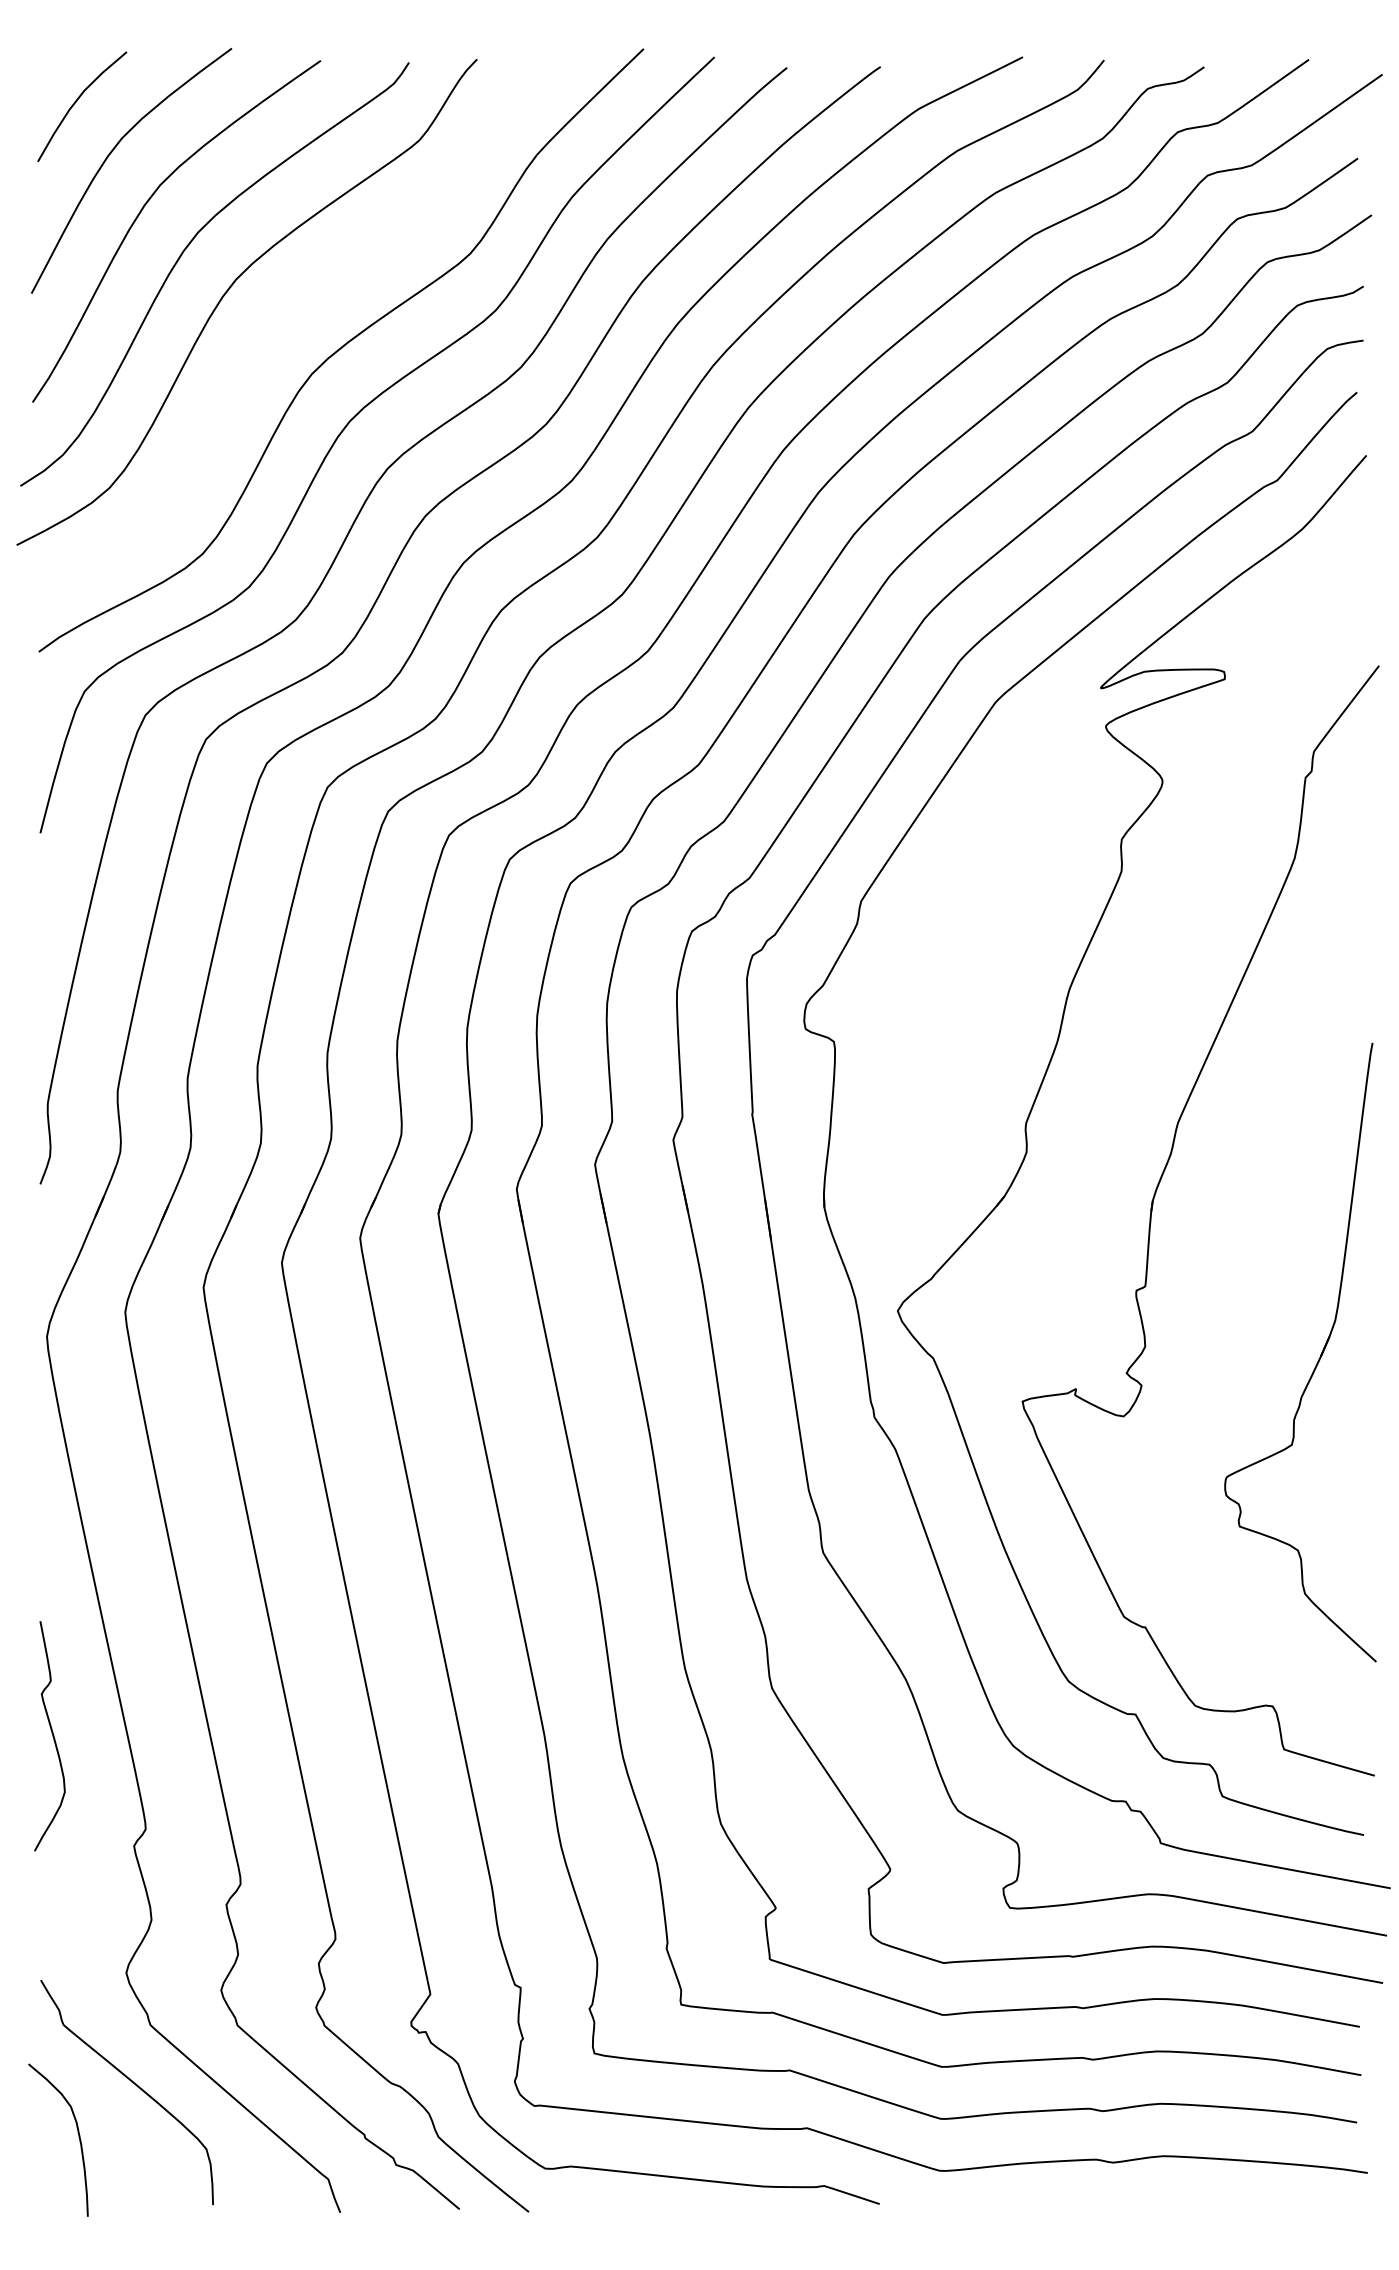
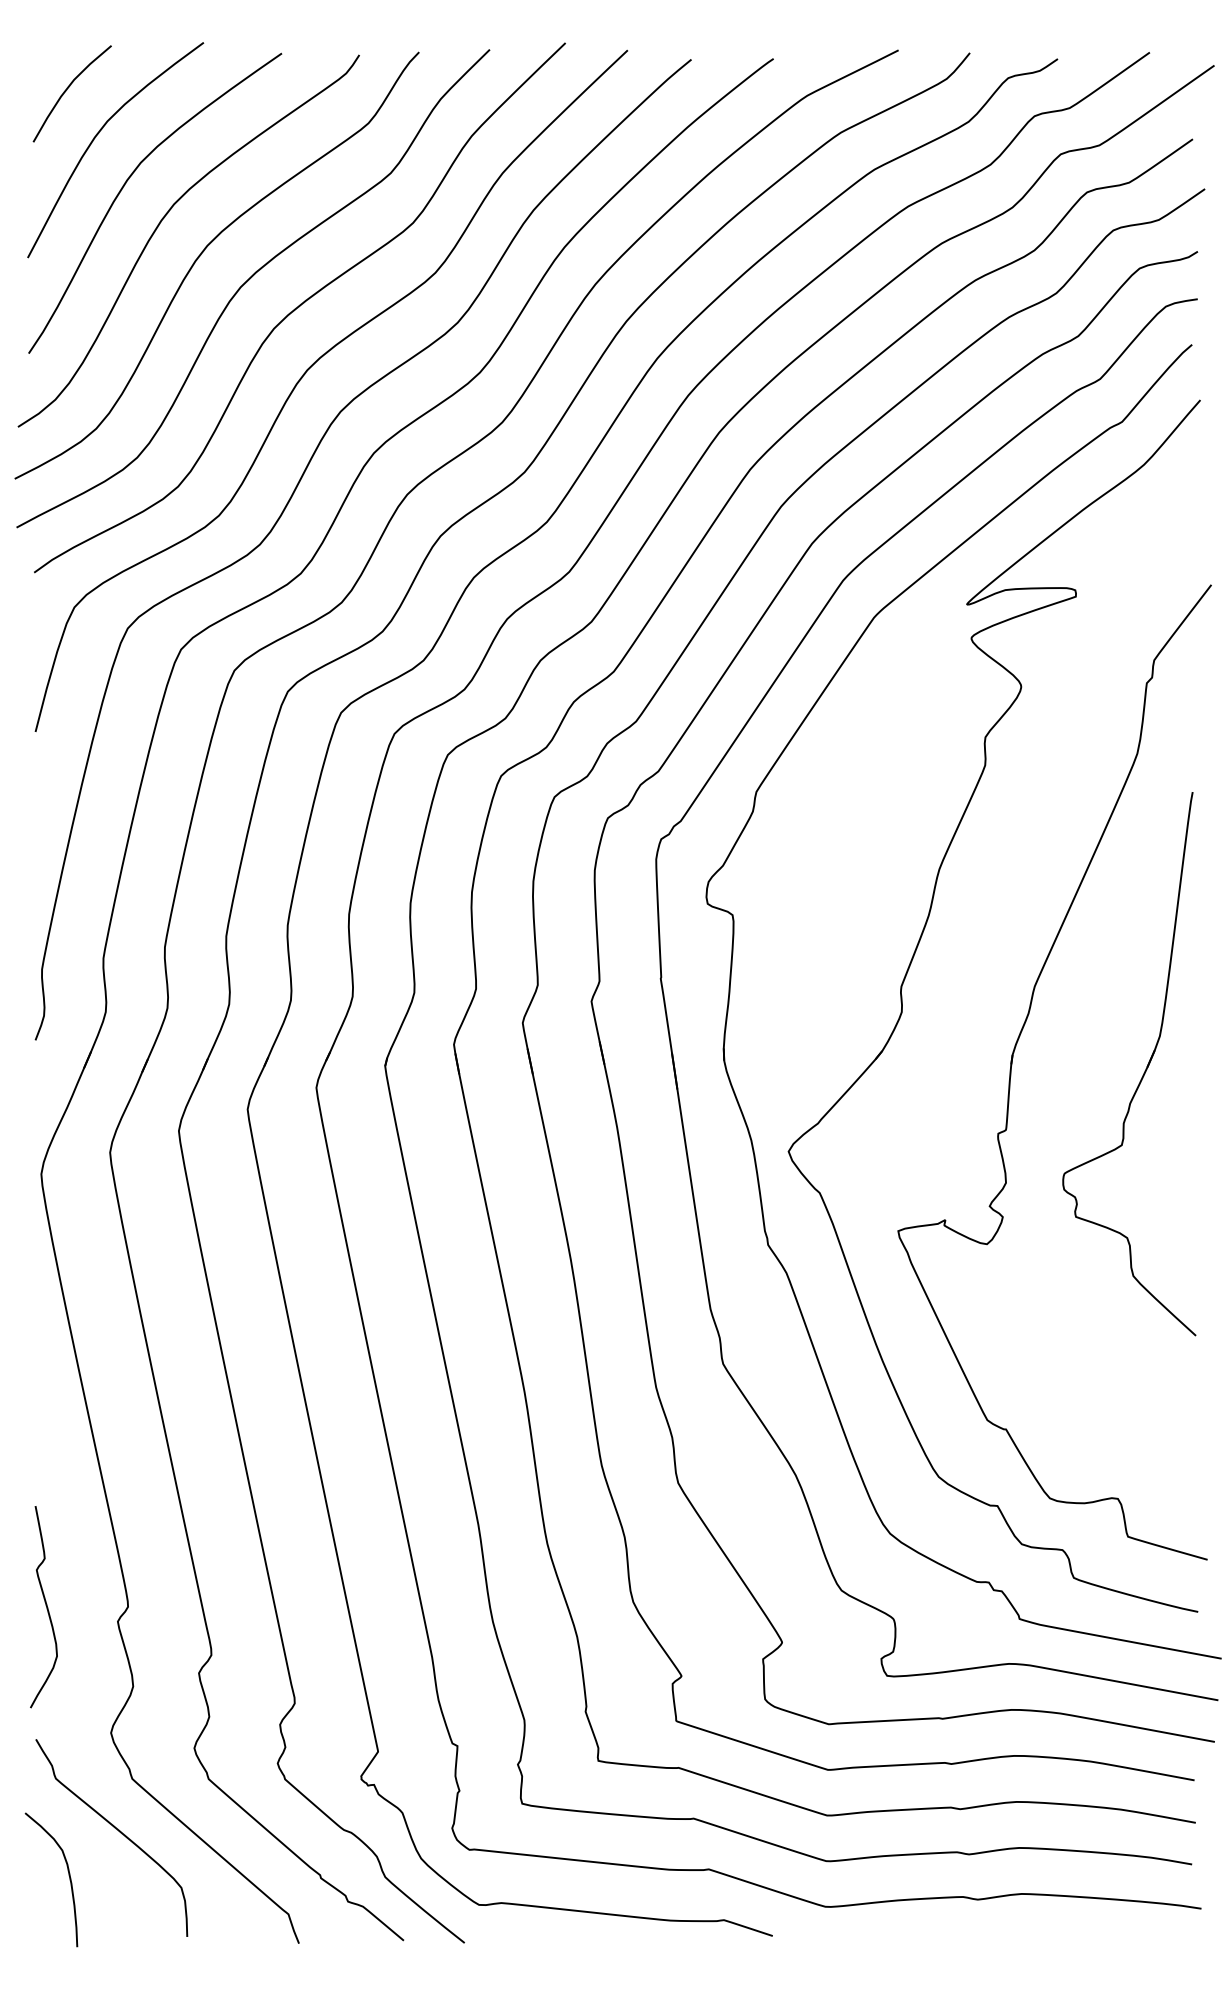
curve: (281, 321) -> (247, 282), added
part: (1317, 1359) -> (1144, 1070), moved
curve: (51, 1734) -> (45, 1605), moved

